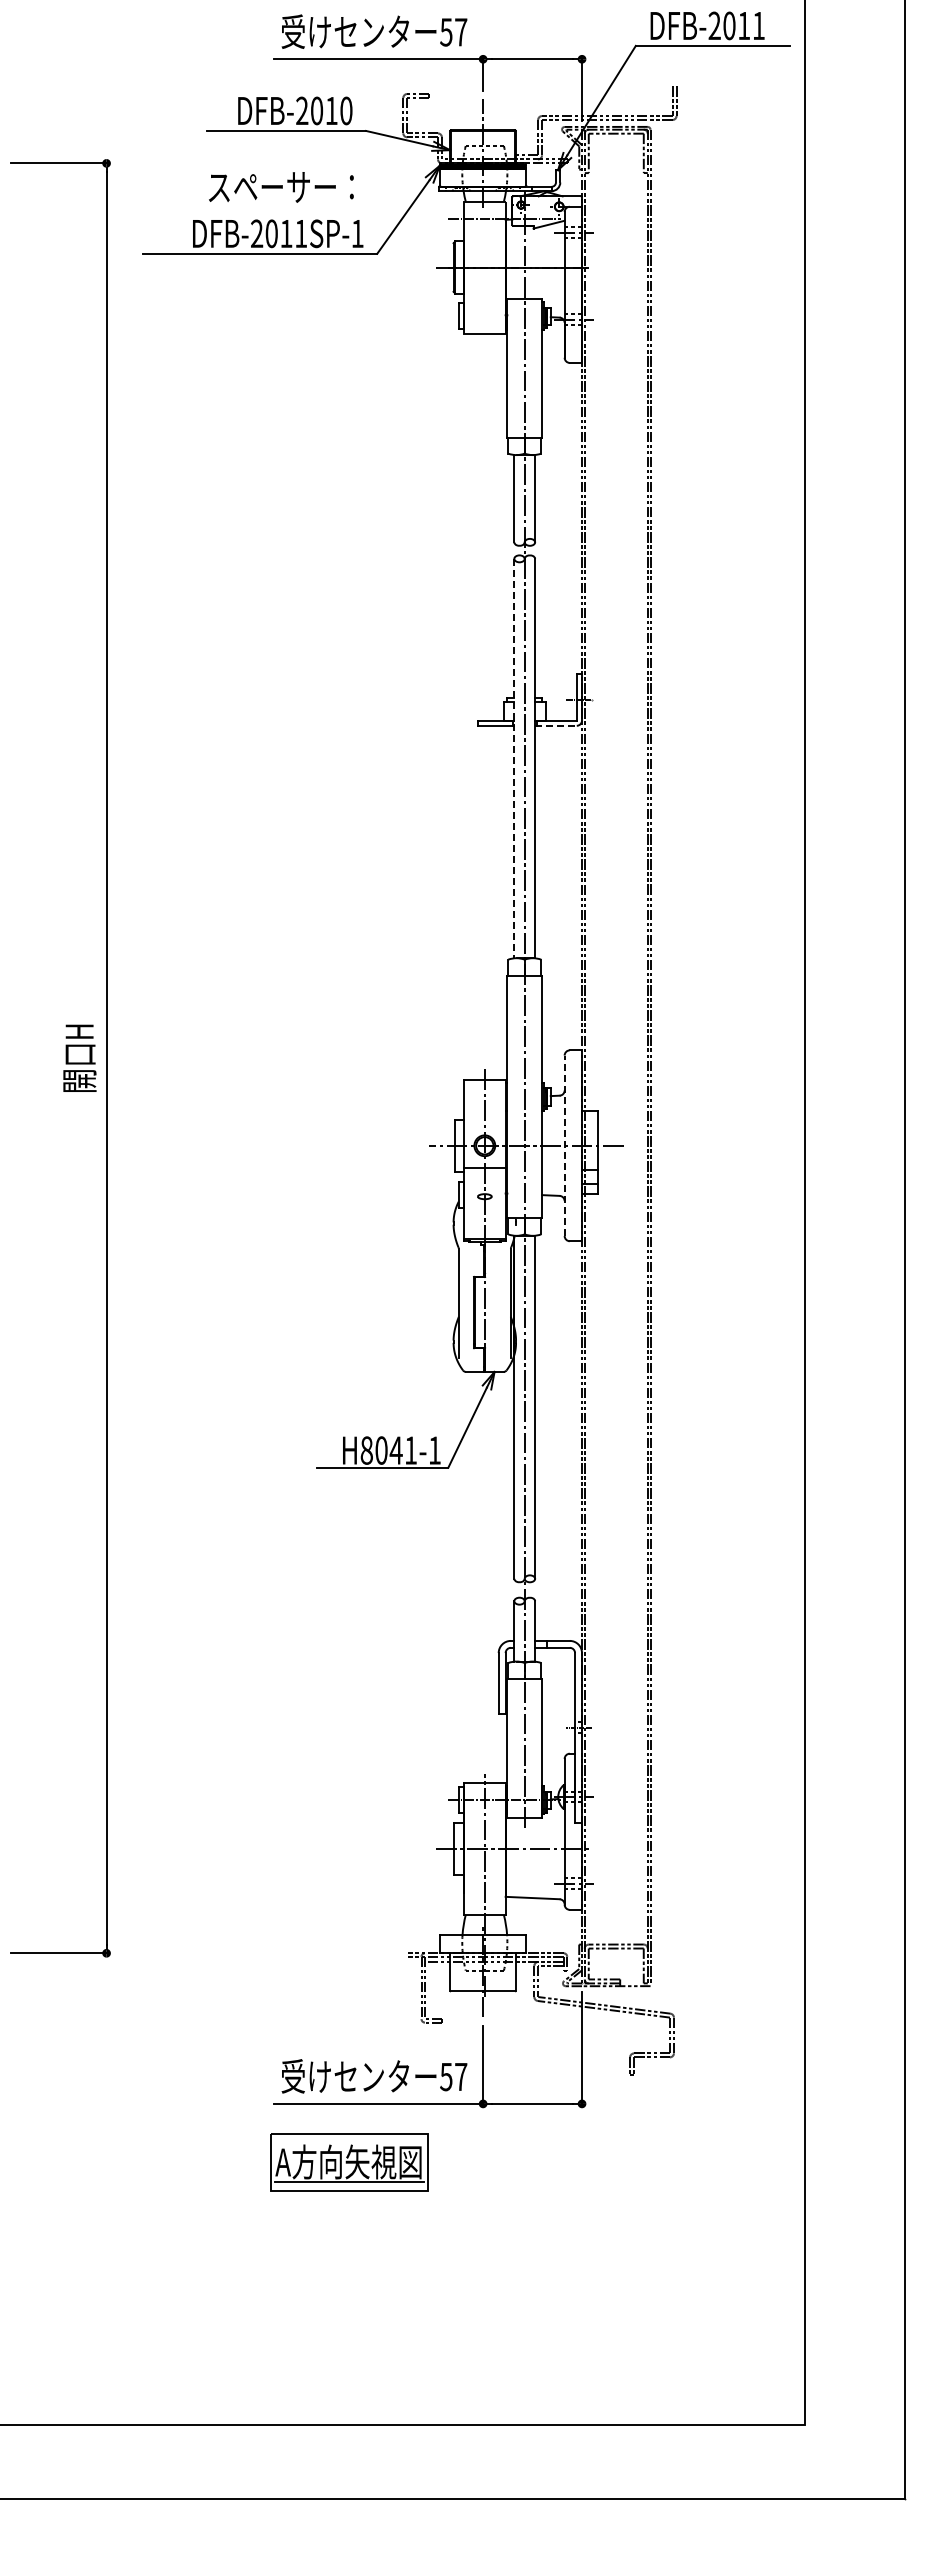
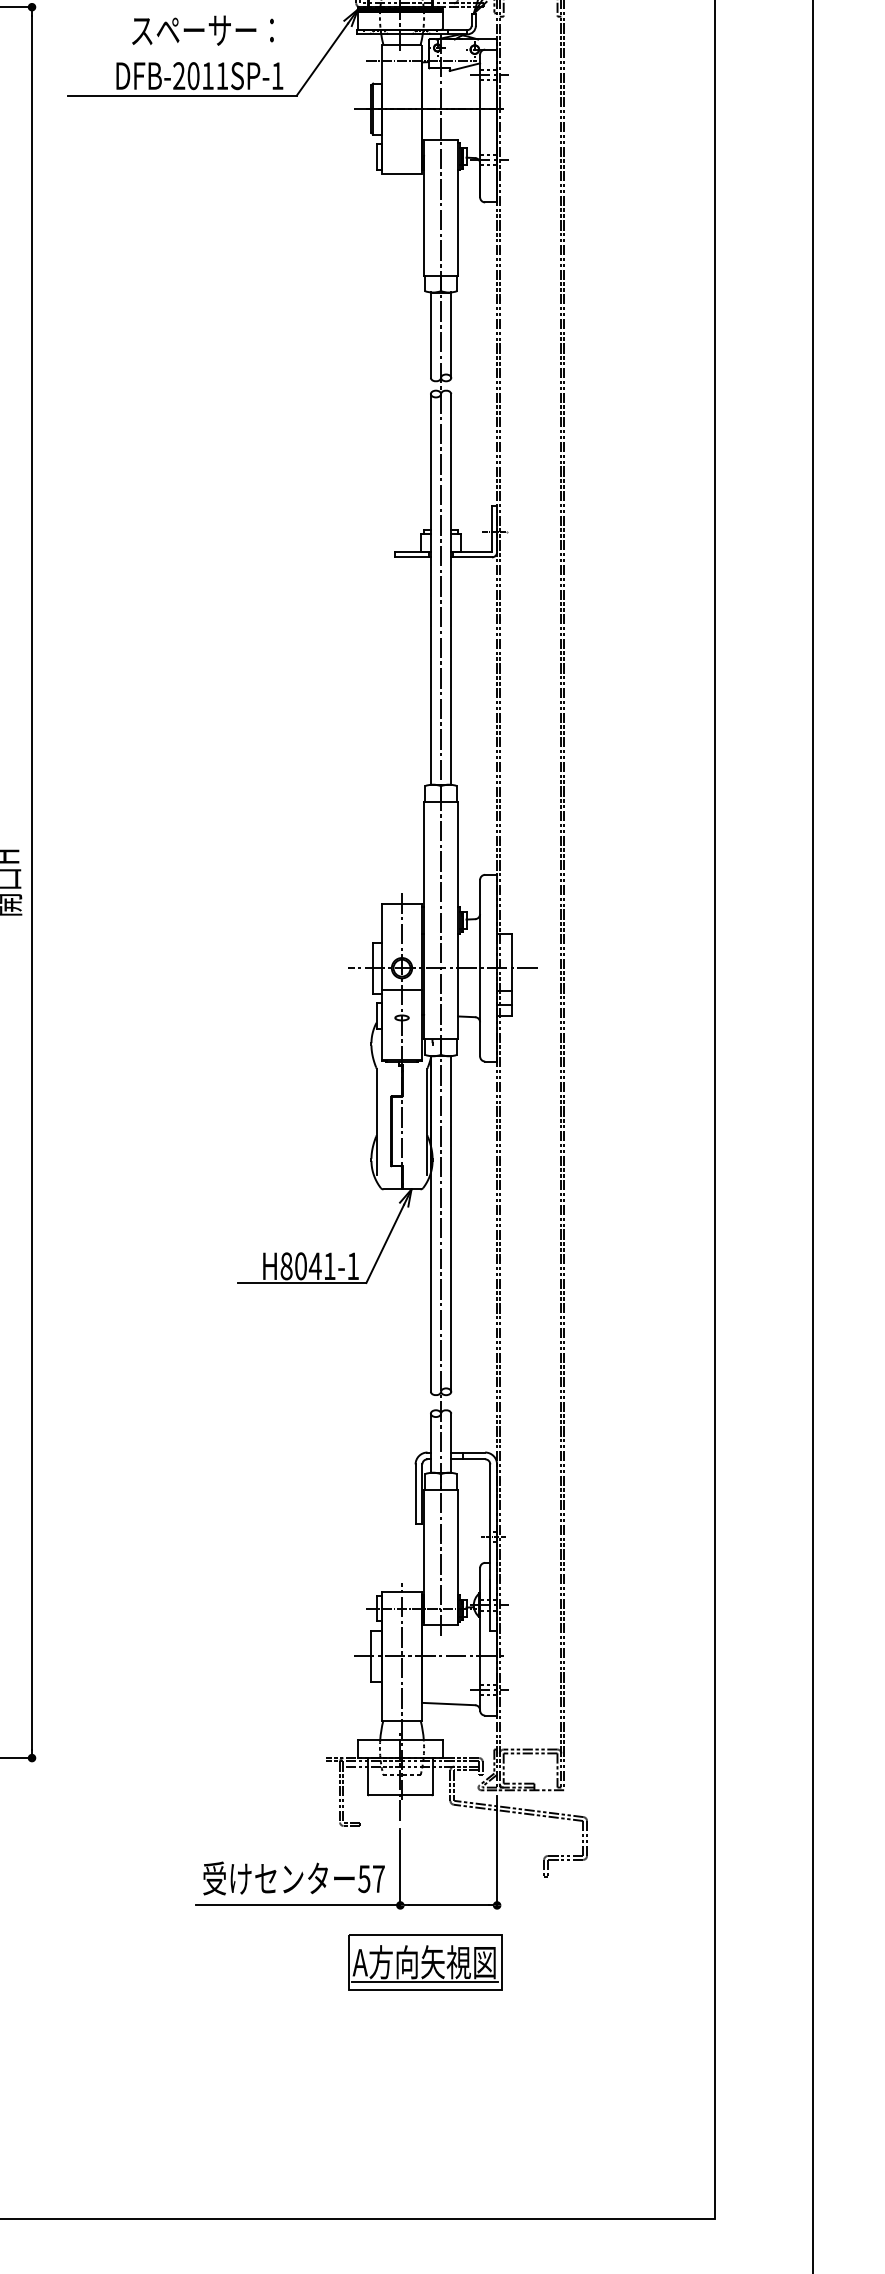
line: (555, 725) -> (471, 557), dashed -> solid
line: (514, 758) -> (431, 589), dashed -> solid
line: (564, 1145) -> (479, 967), dashed -> solid
part: (349, 2162) -> (425, 1962), moved

